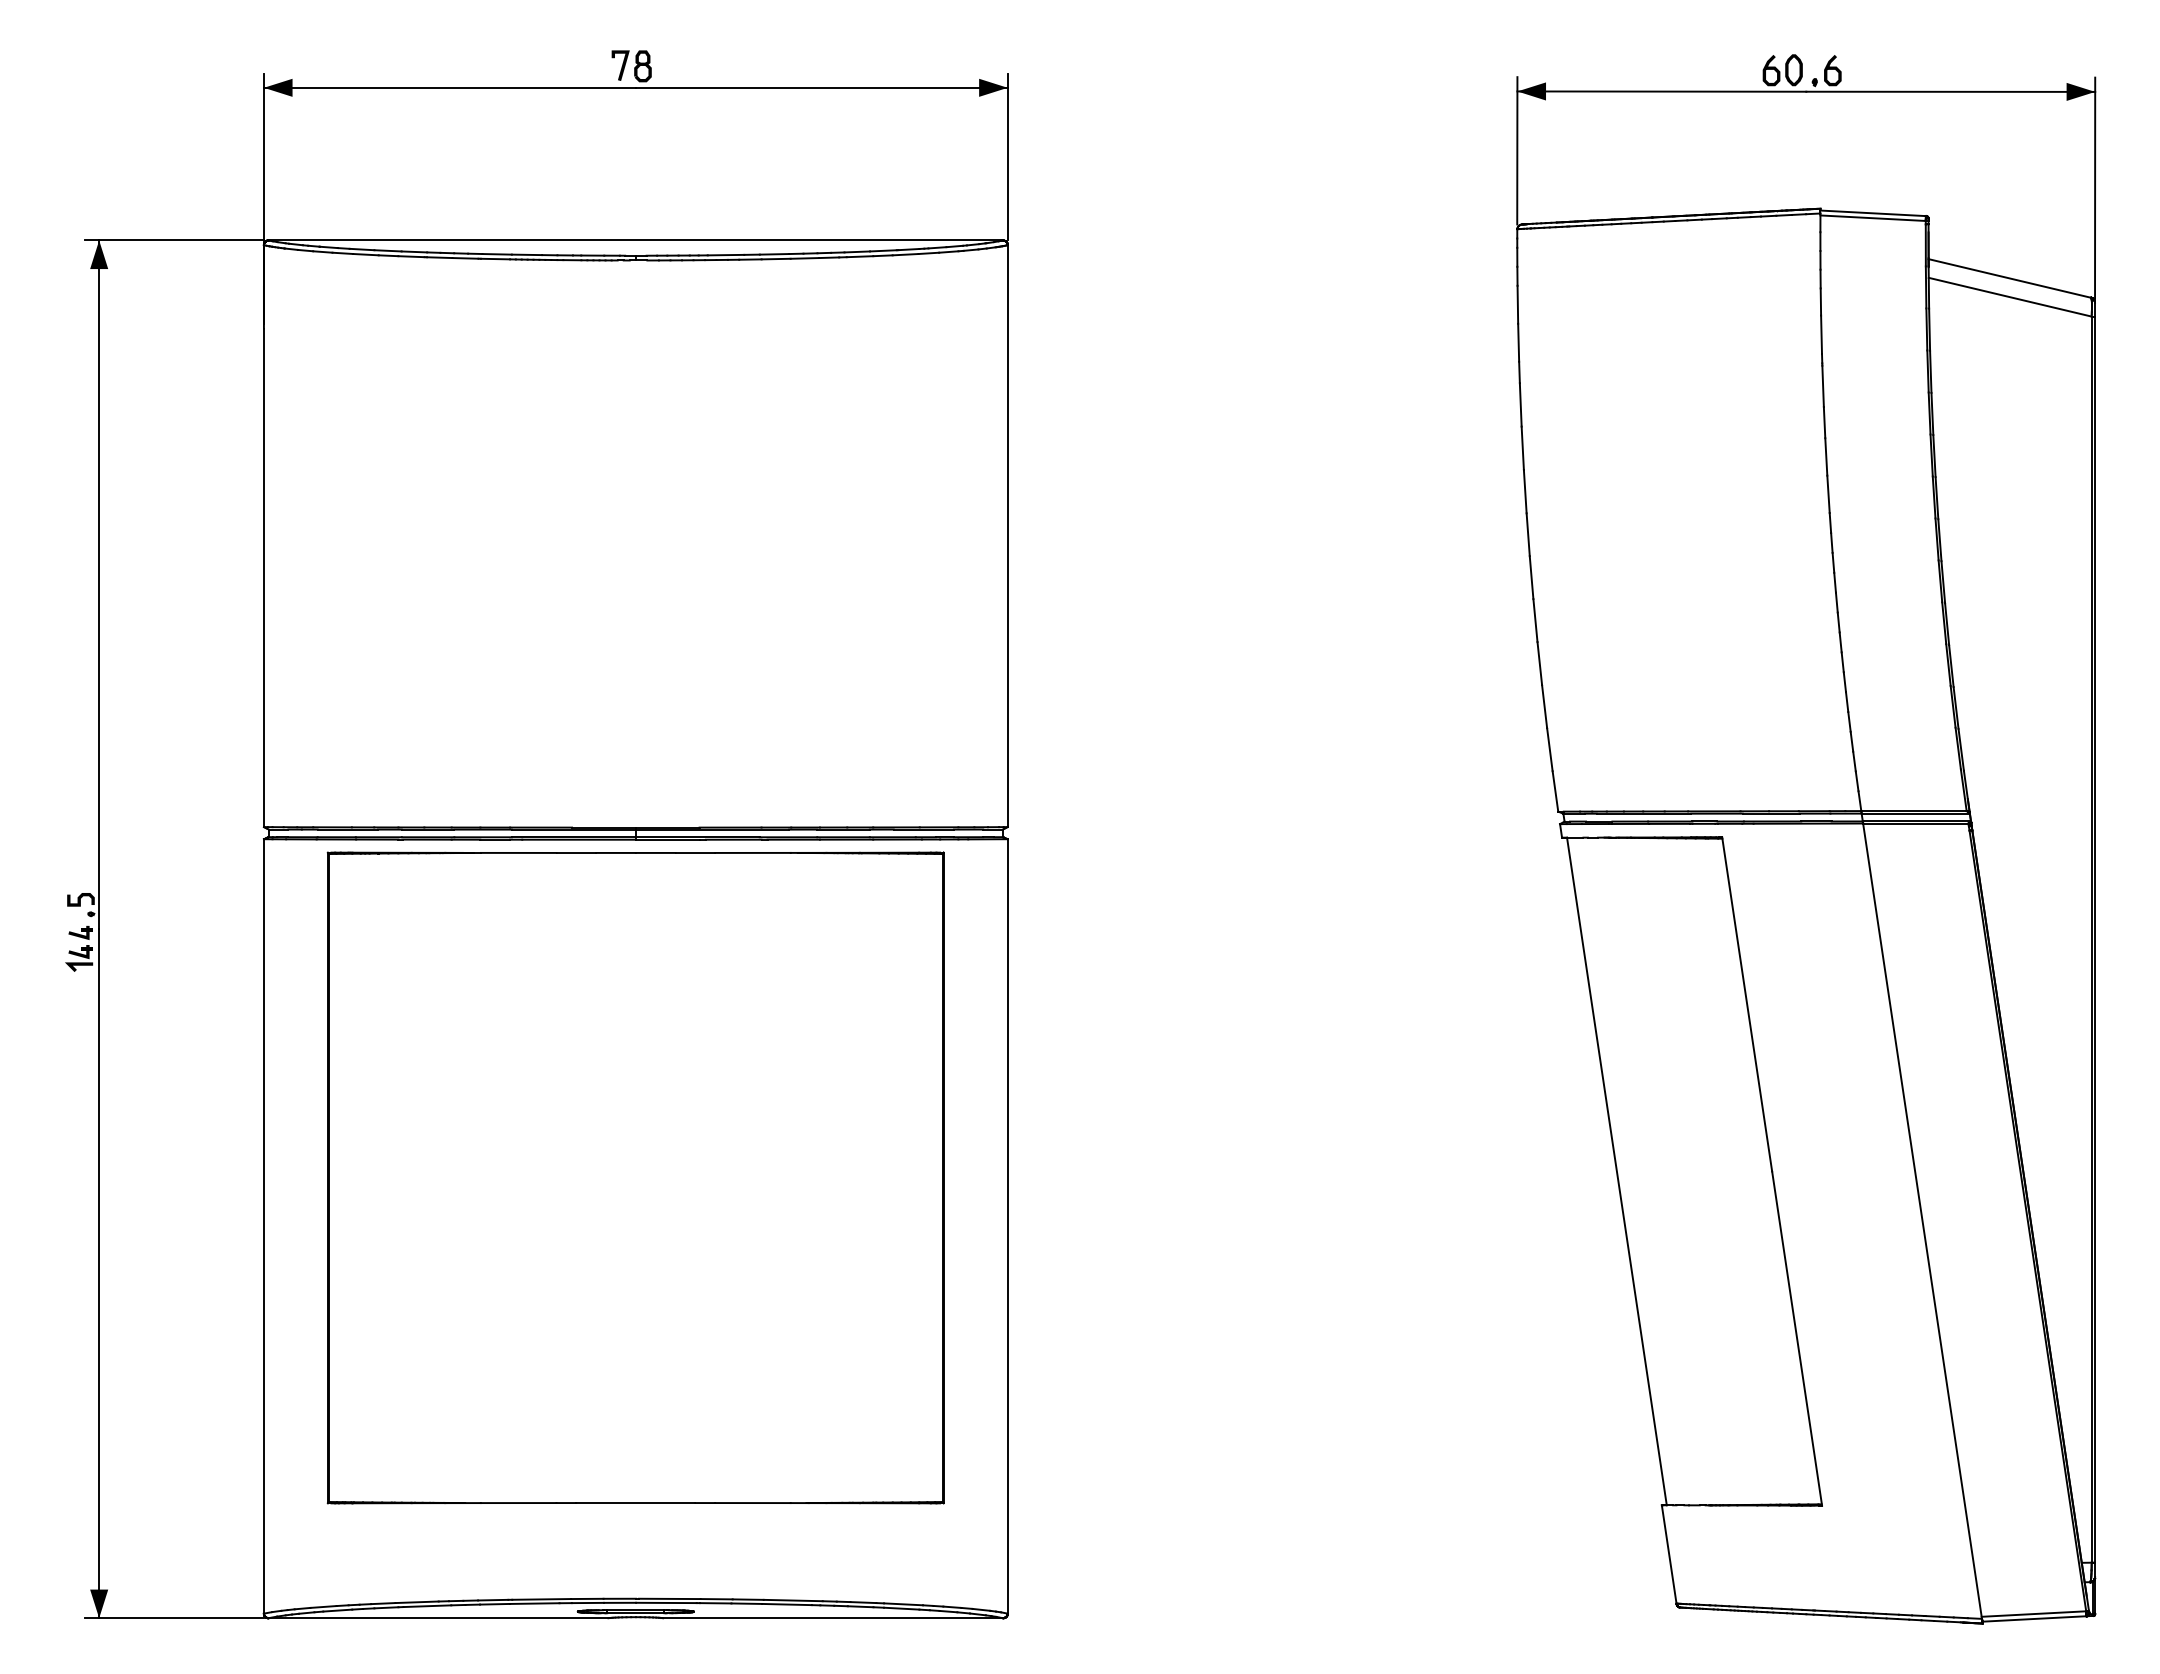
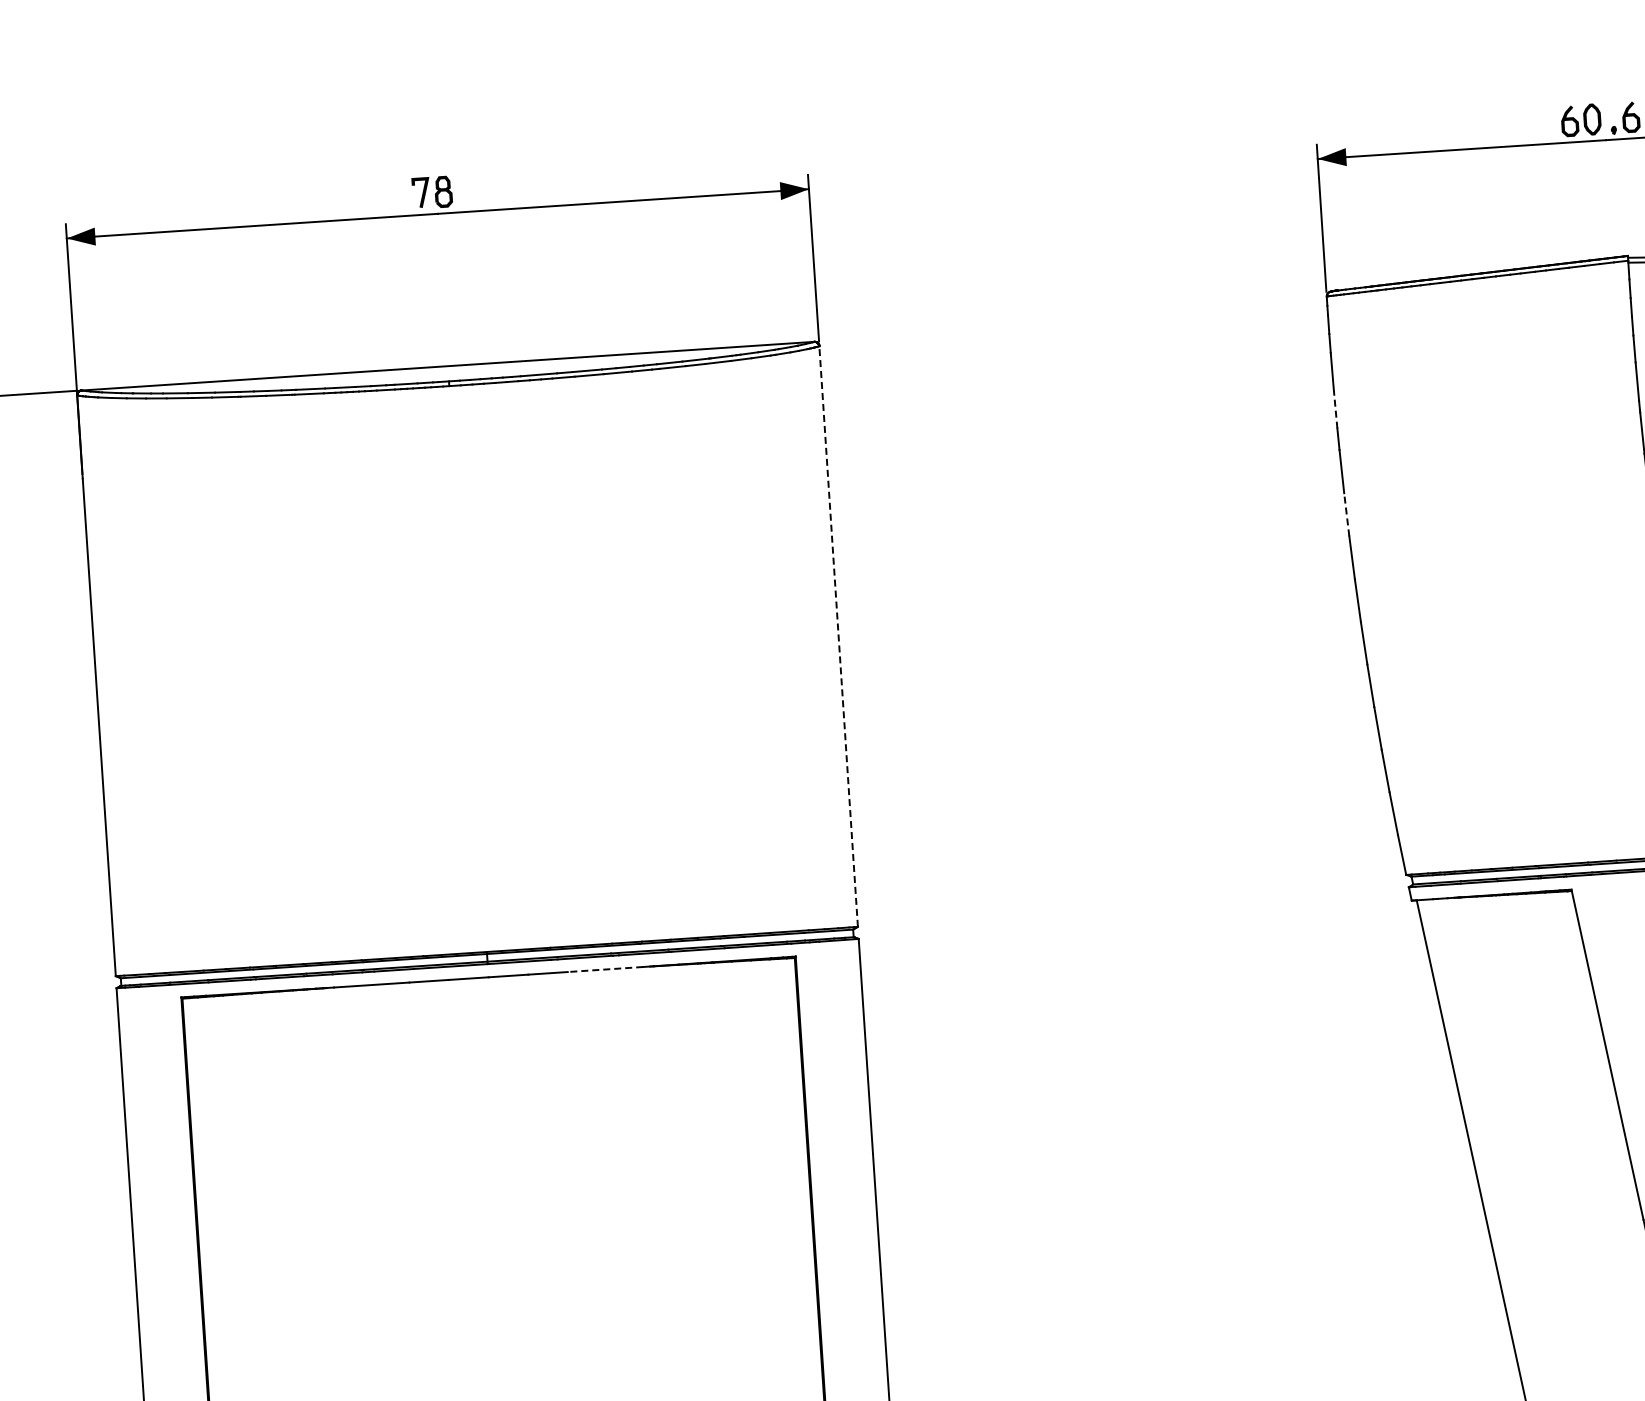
line: (1518, 342) -> (1335, 409), solid -> dashed
line: (1522, 448) -> (1346, 514), solid -> dashed
line: (1007, 536) -> (838, 636), solid -> dashed
line: (752, 852) -> (604, 969), solid -> dashed

